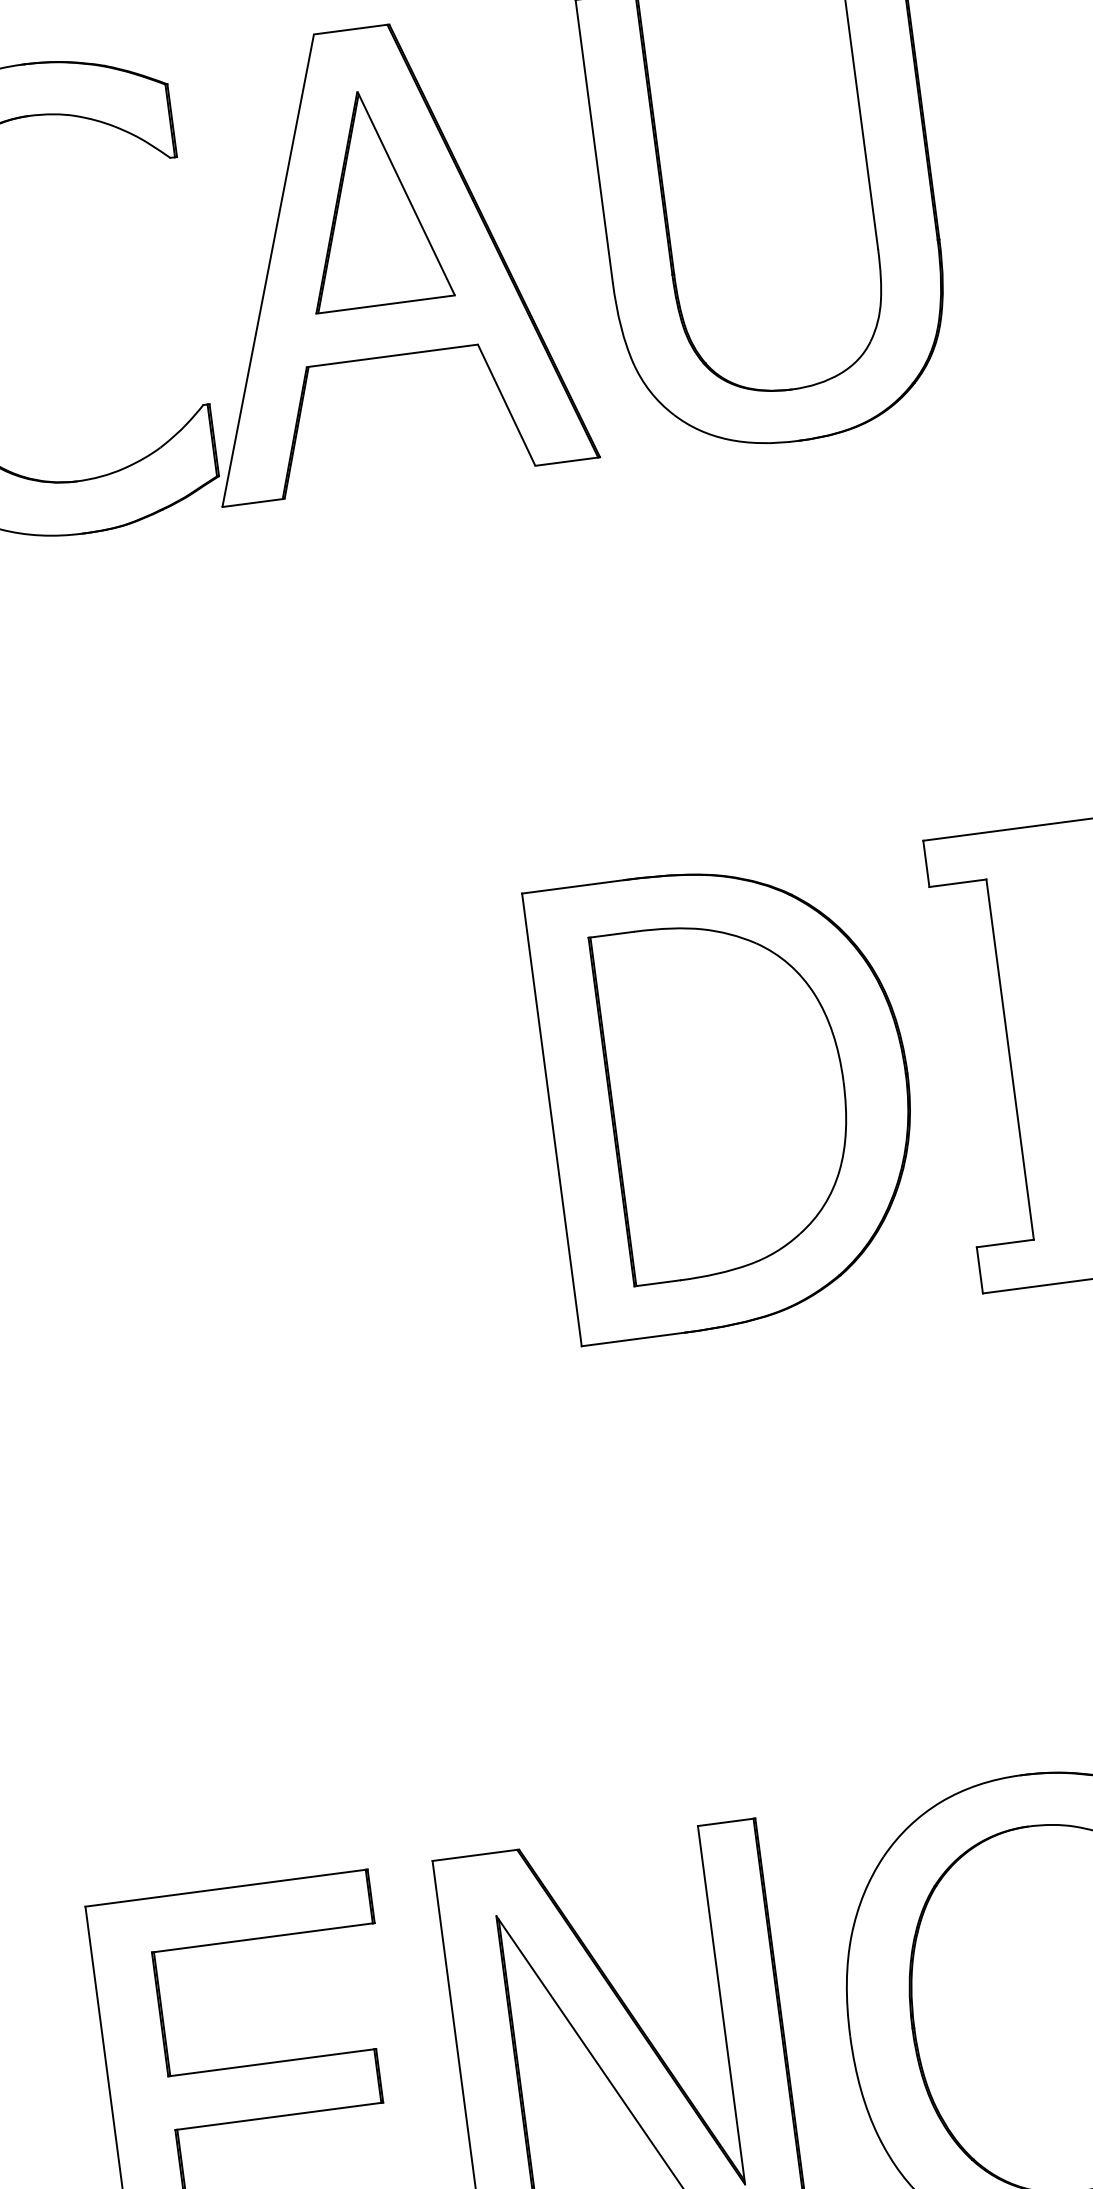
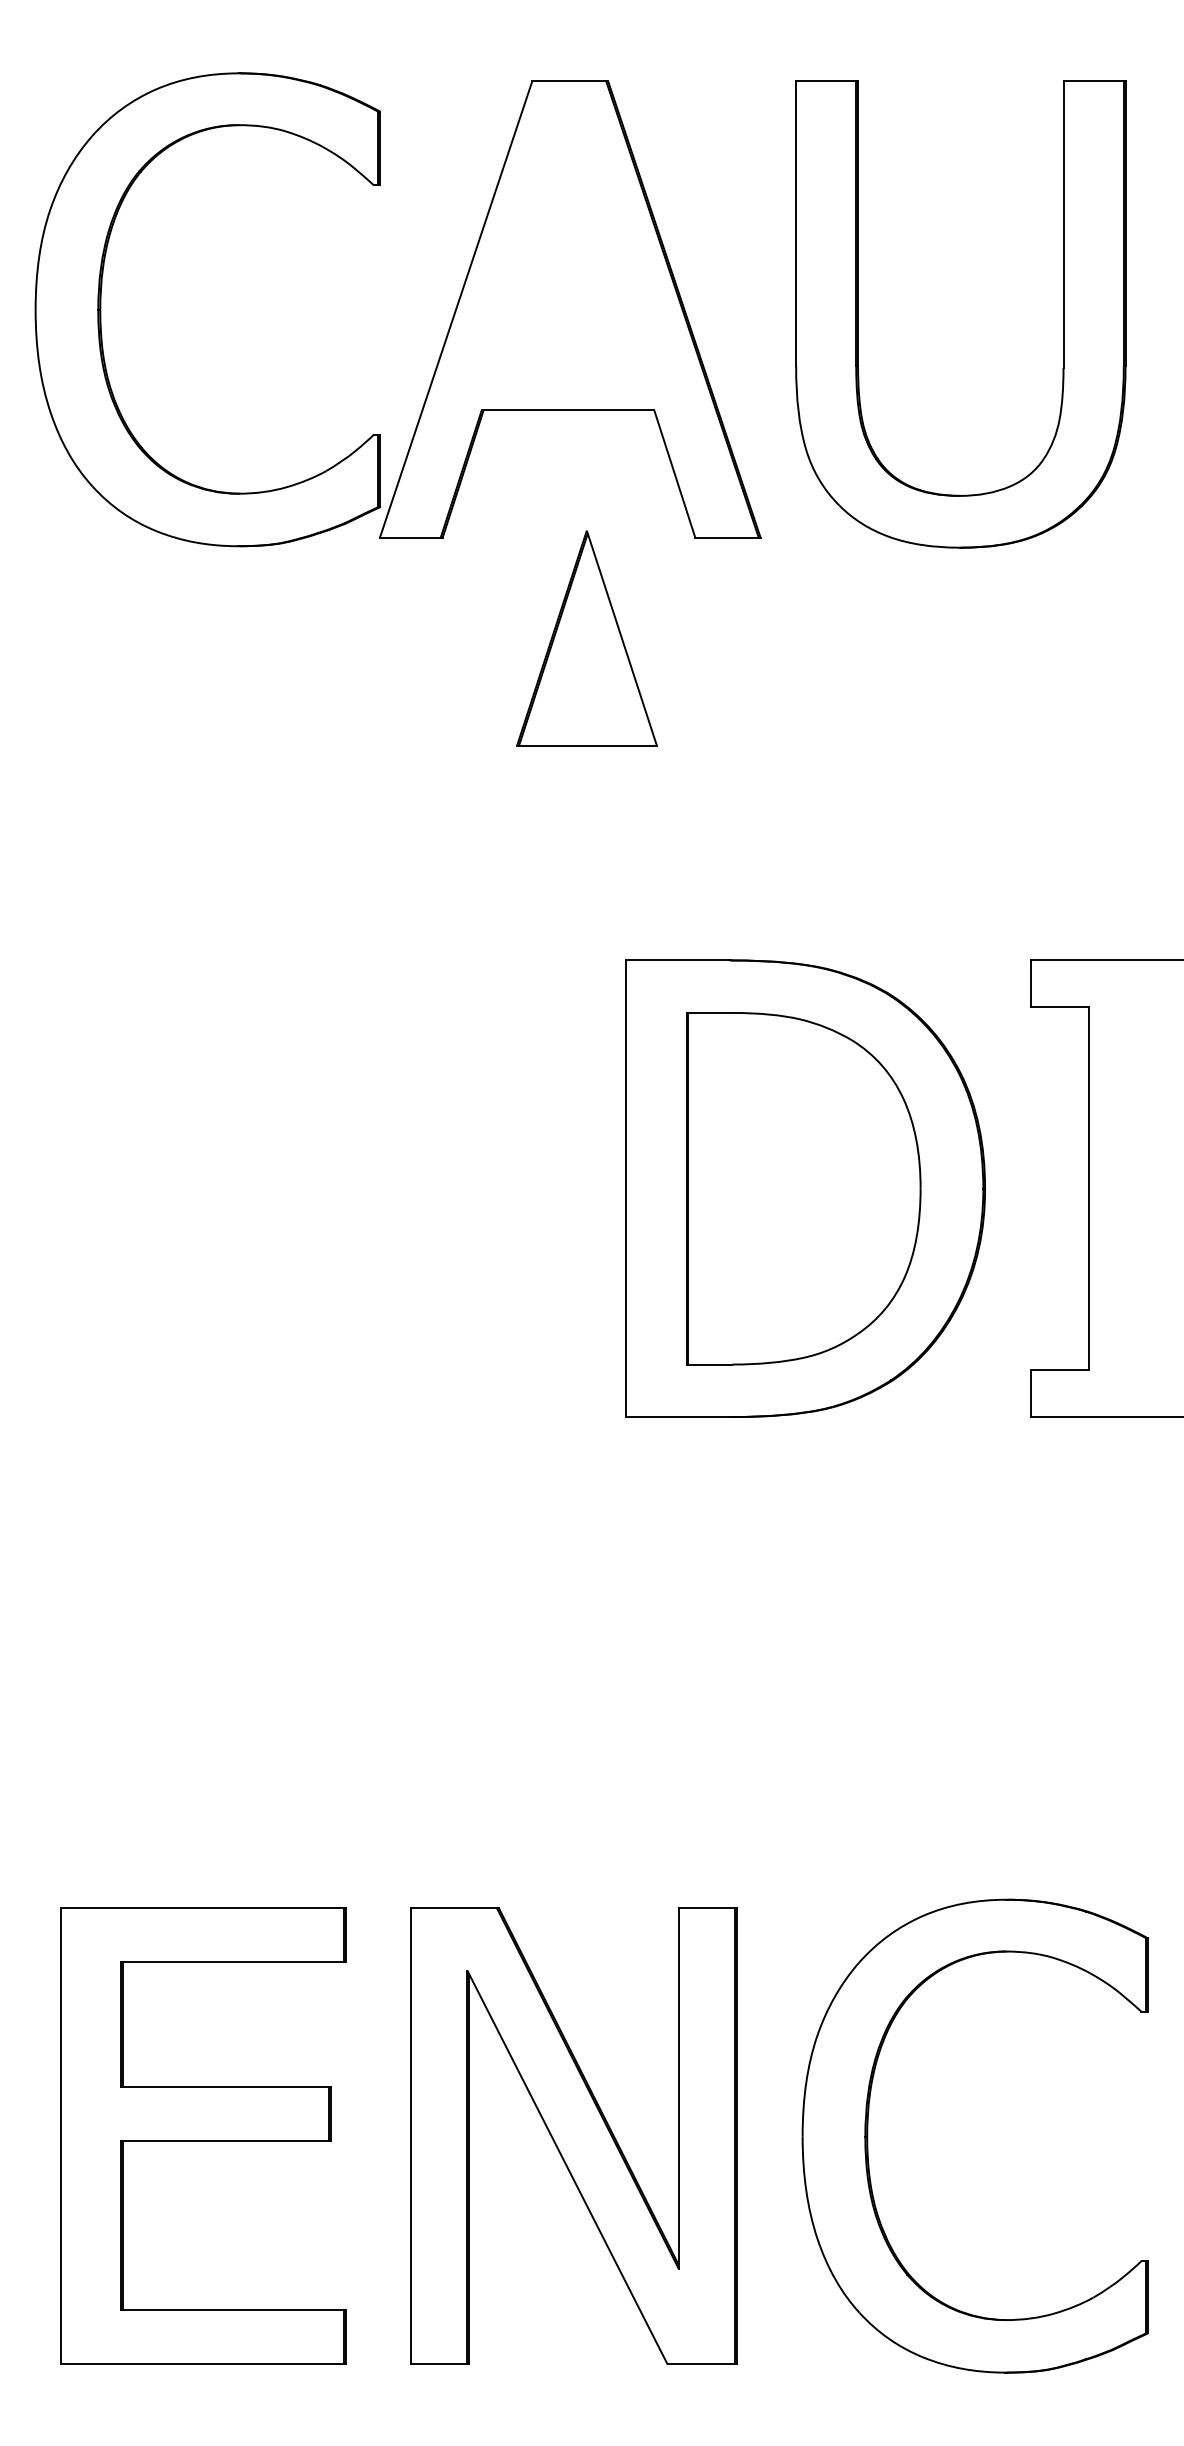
part: (371, 198) -> (586, 638), moved

